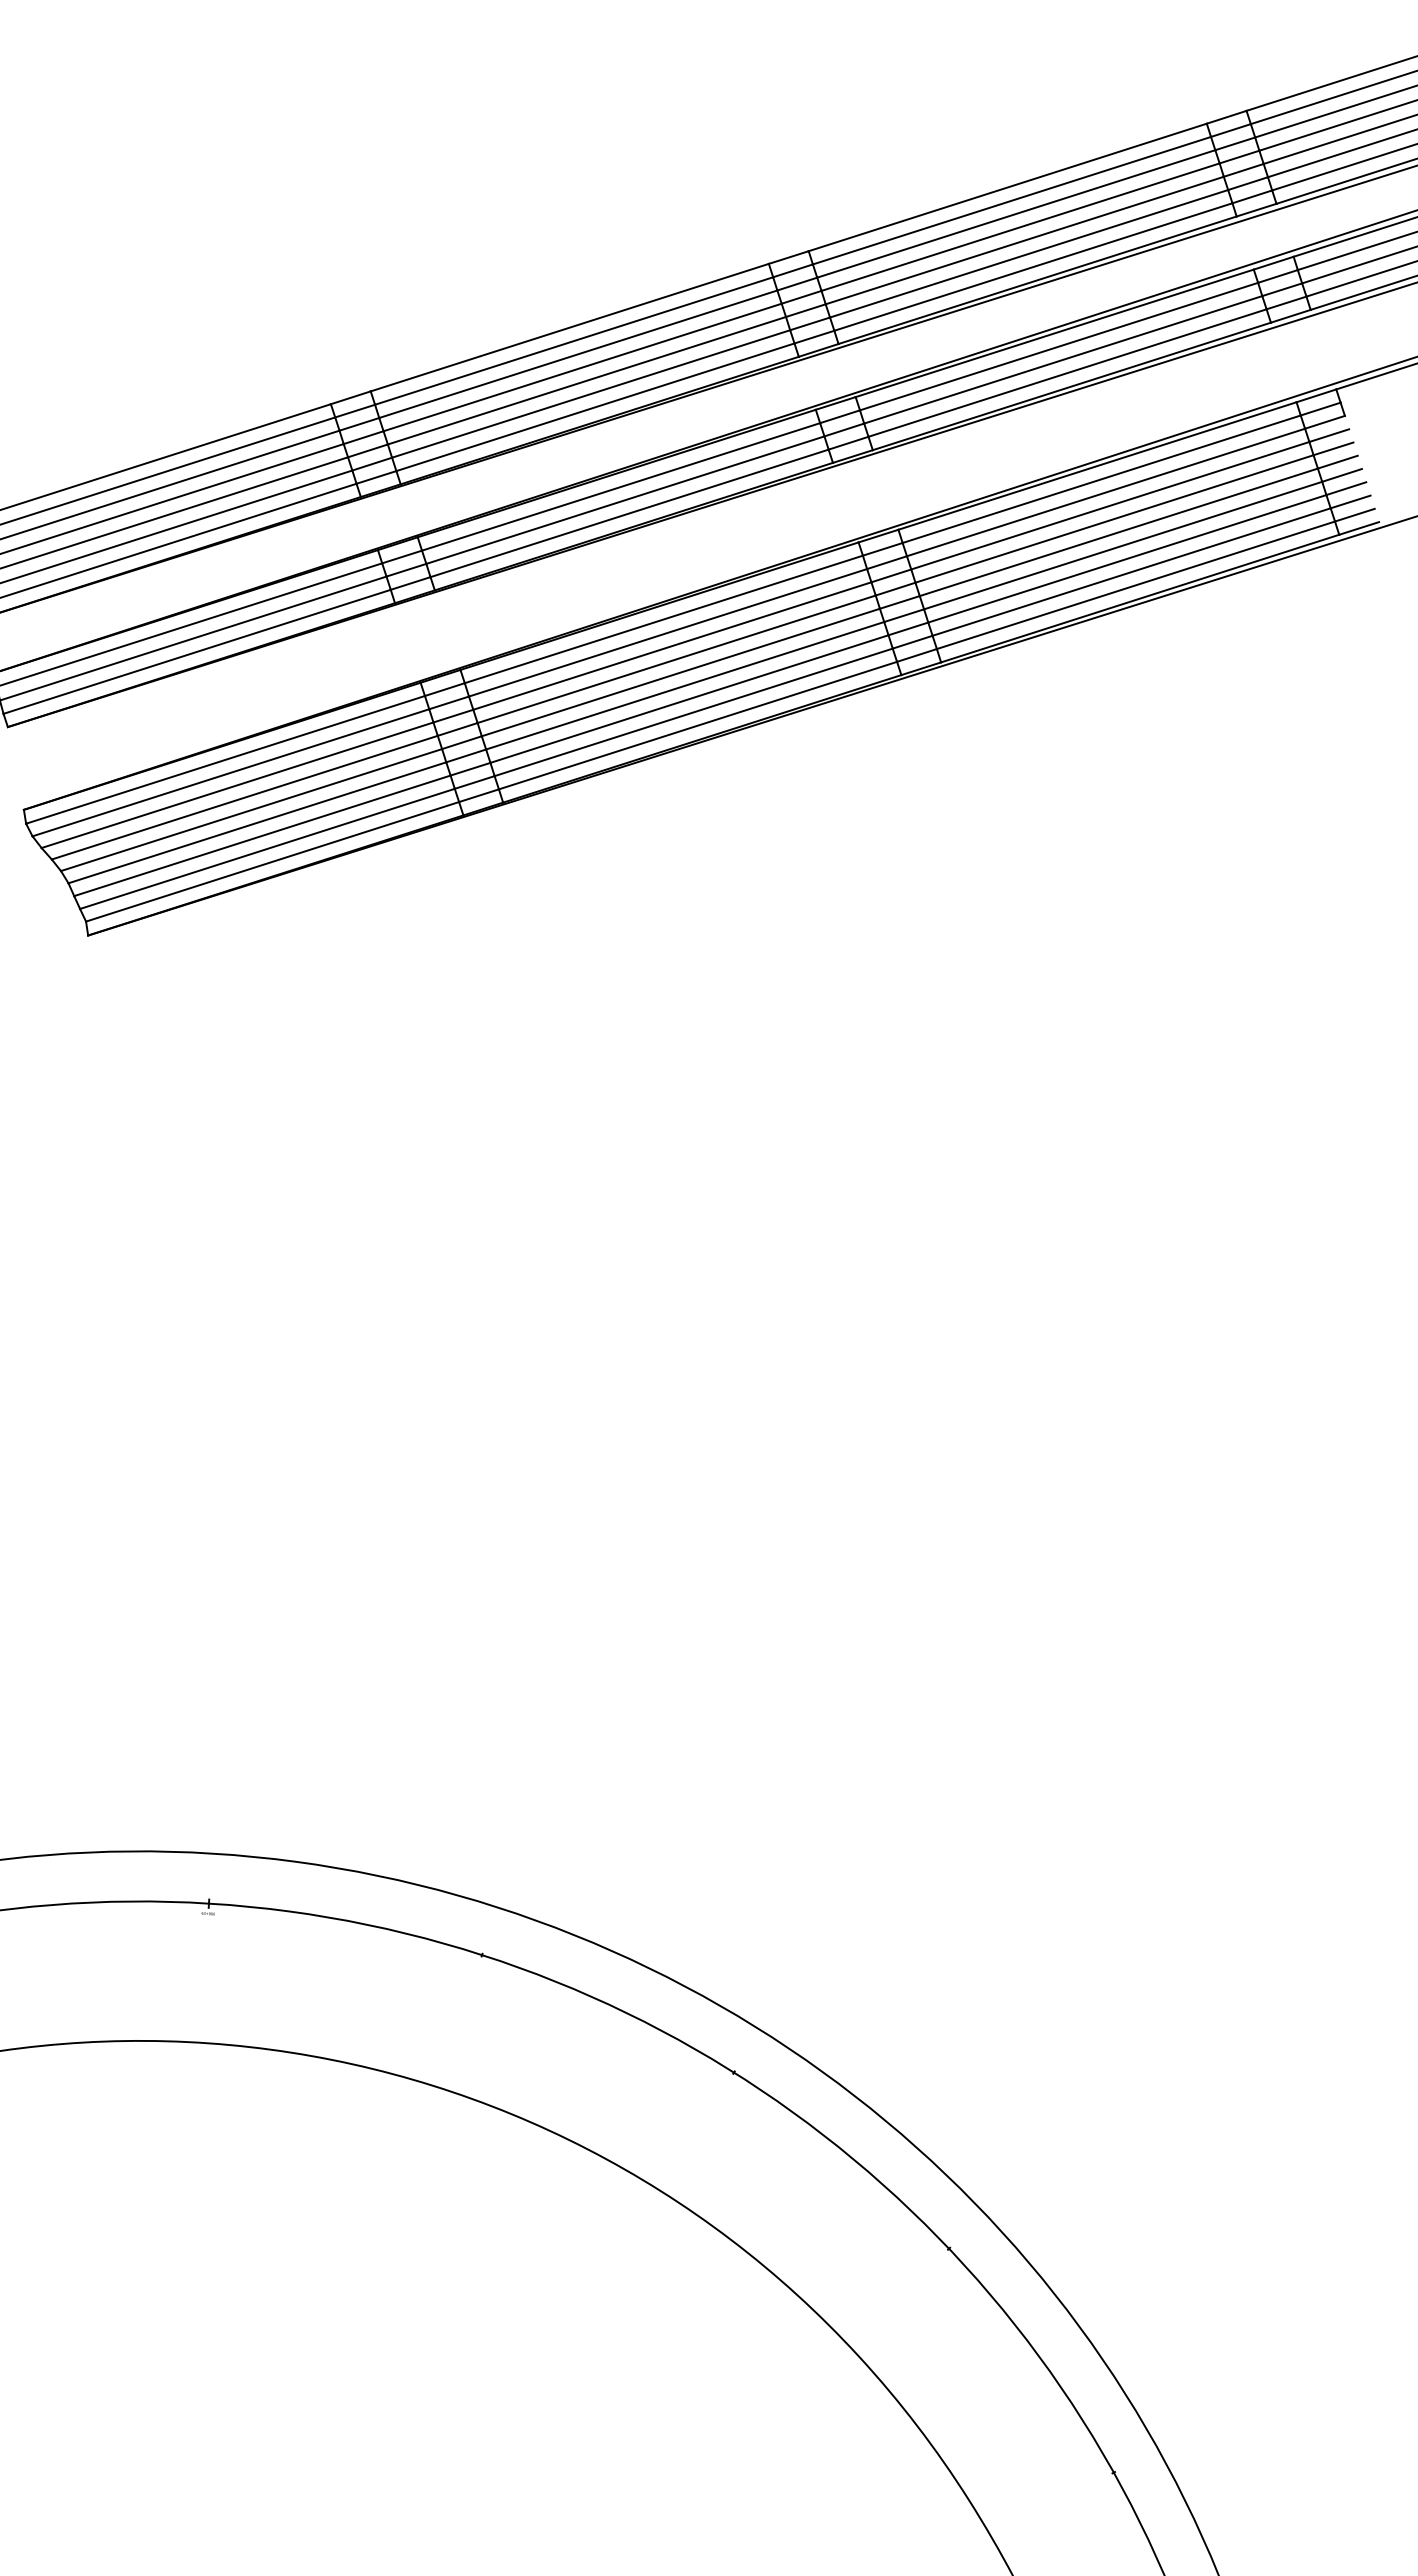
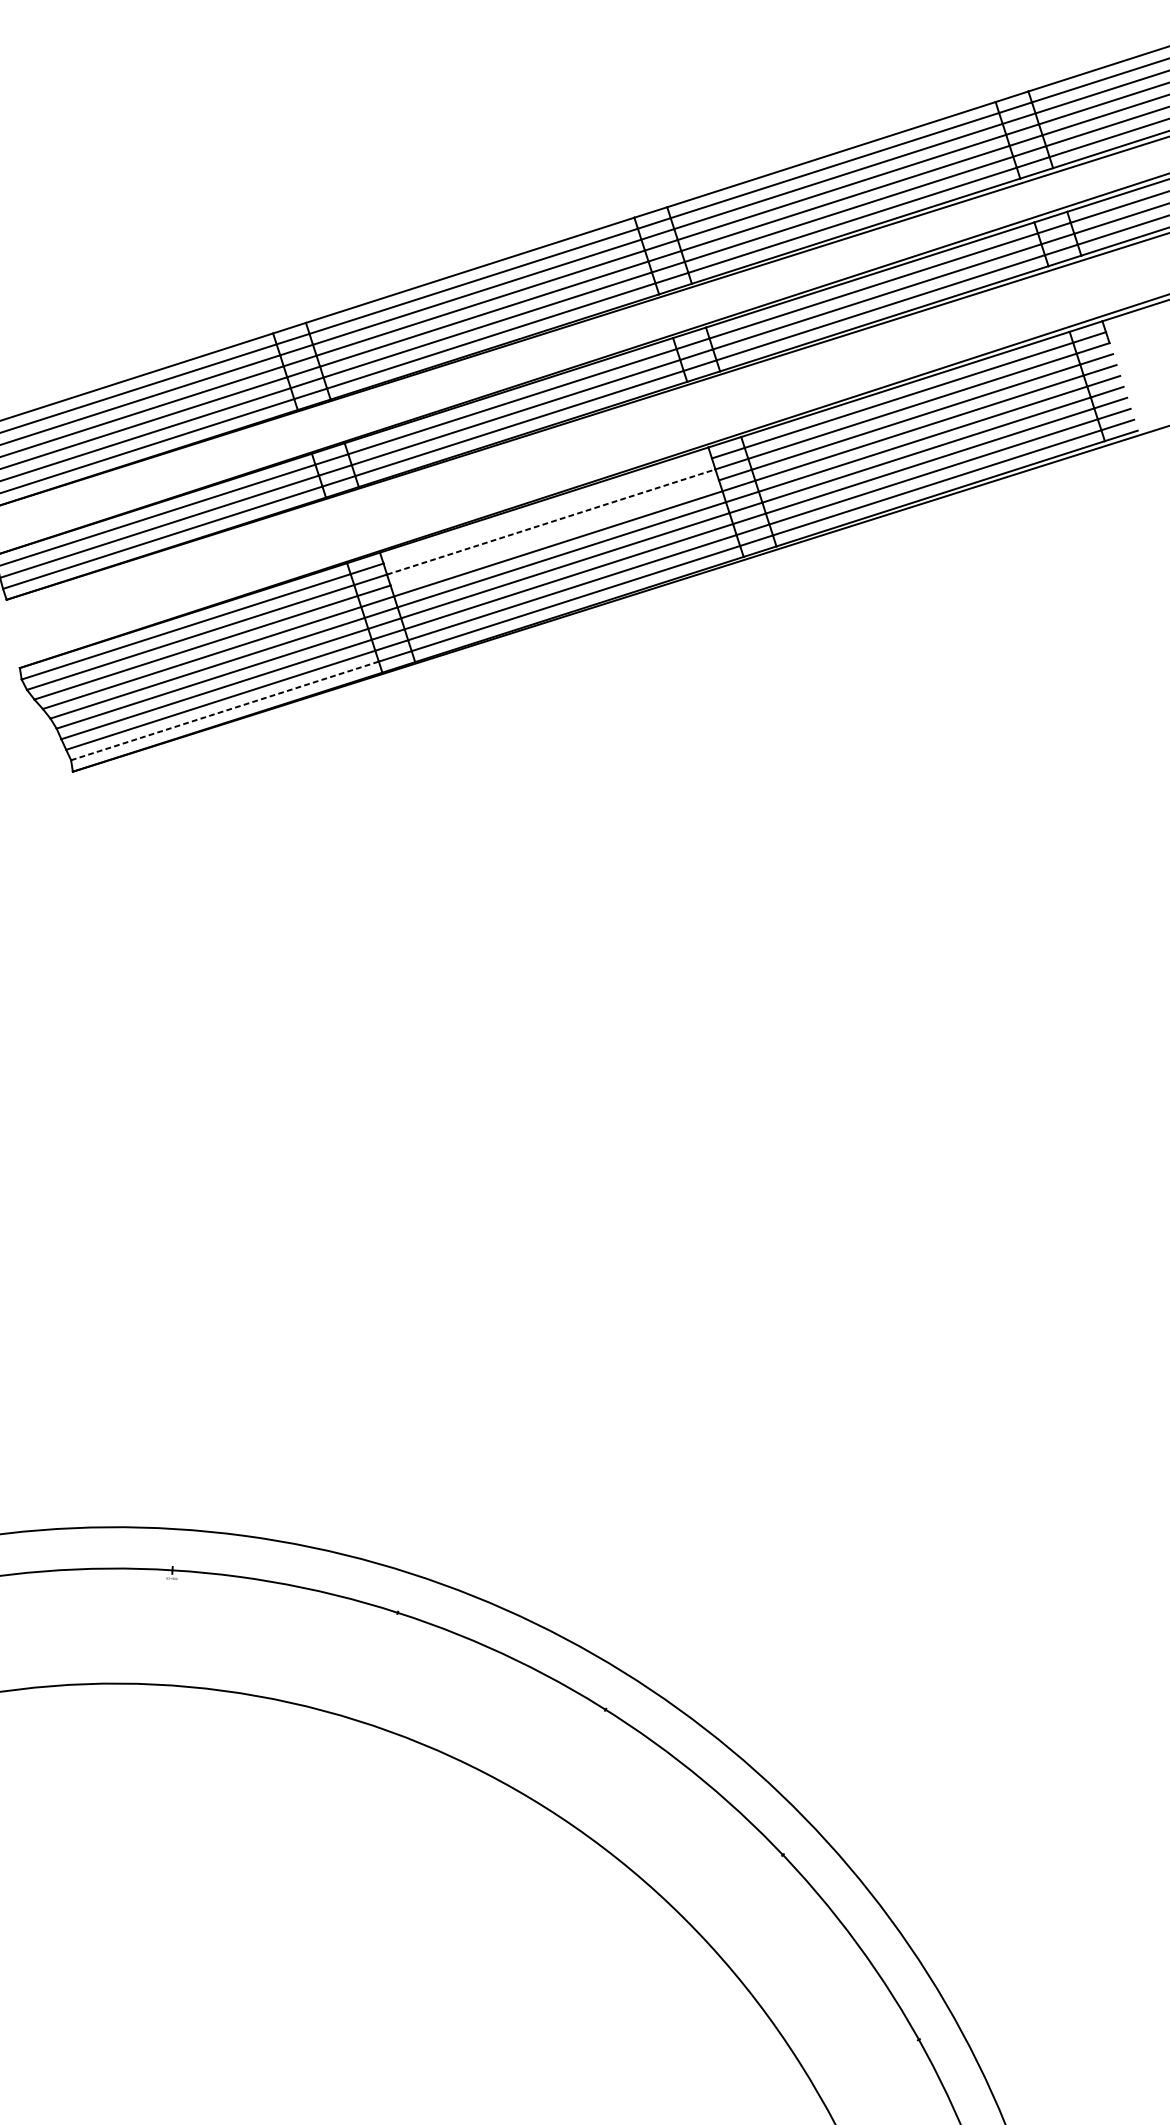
line: (663, 619) -> (547, 511), removed
line: (668, 632) -> (551, 521), solid -> dashed
line: (672, 645) -> (554, 532), removed
line: (272, 861) -> (224, 710), solid -> dashed

